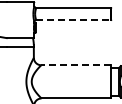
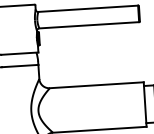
line: (74, 20) -> (90, 25), dashed -> solid
line: (75, 65) -> (95, 85), dashed -> solid

